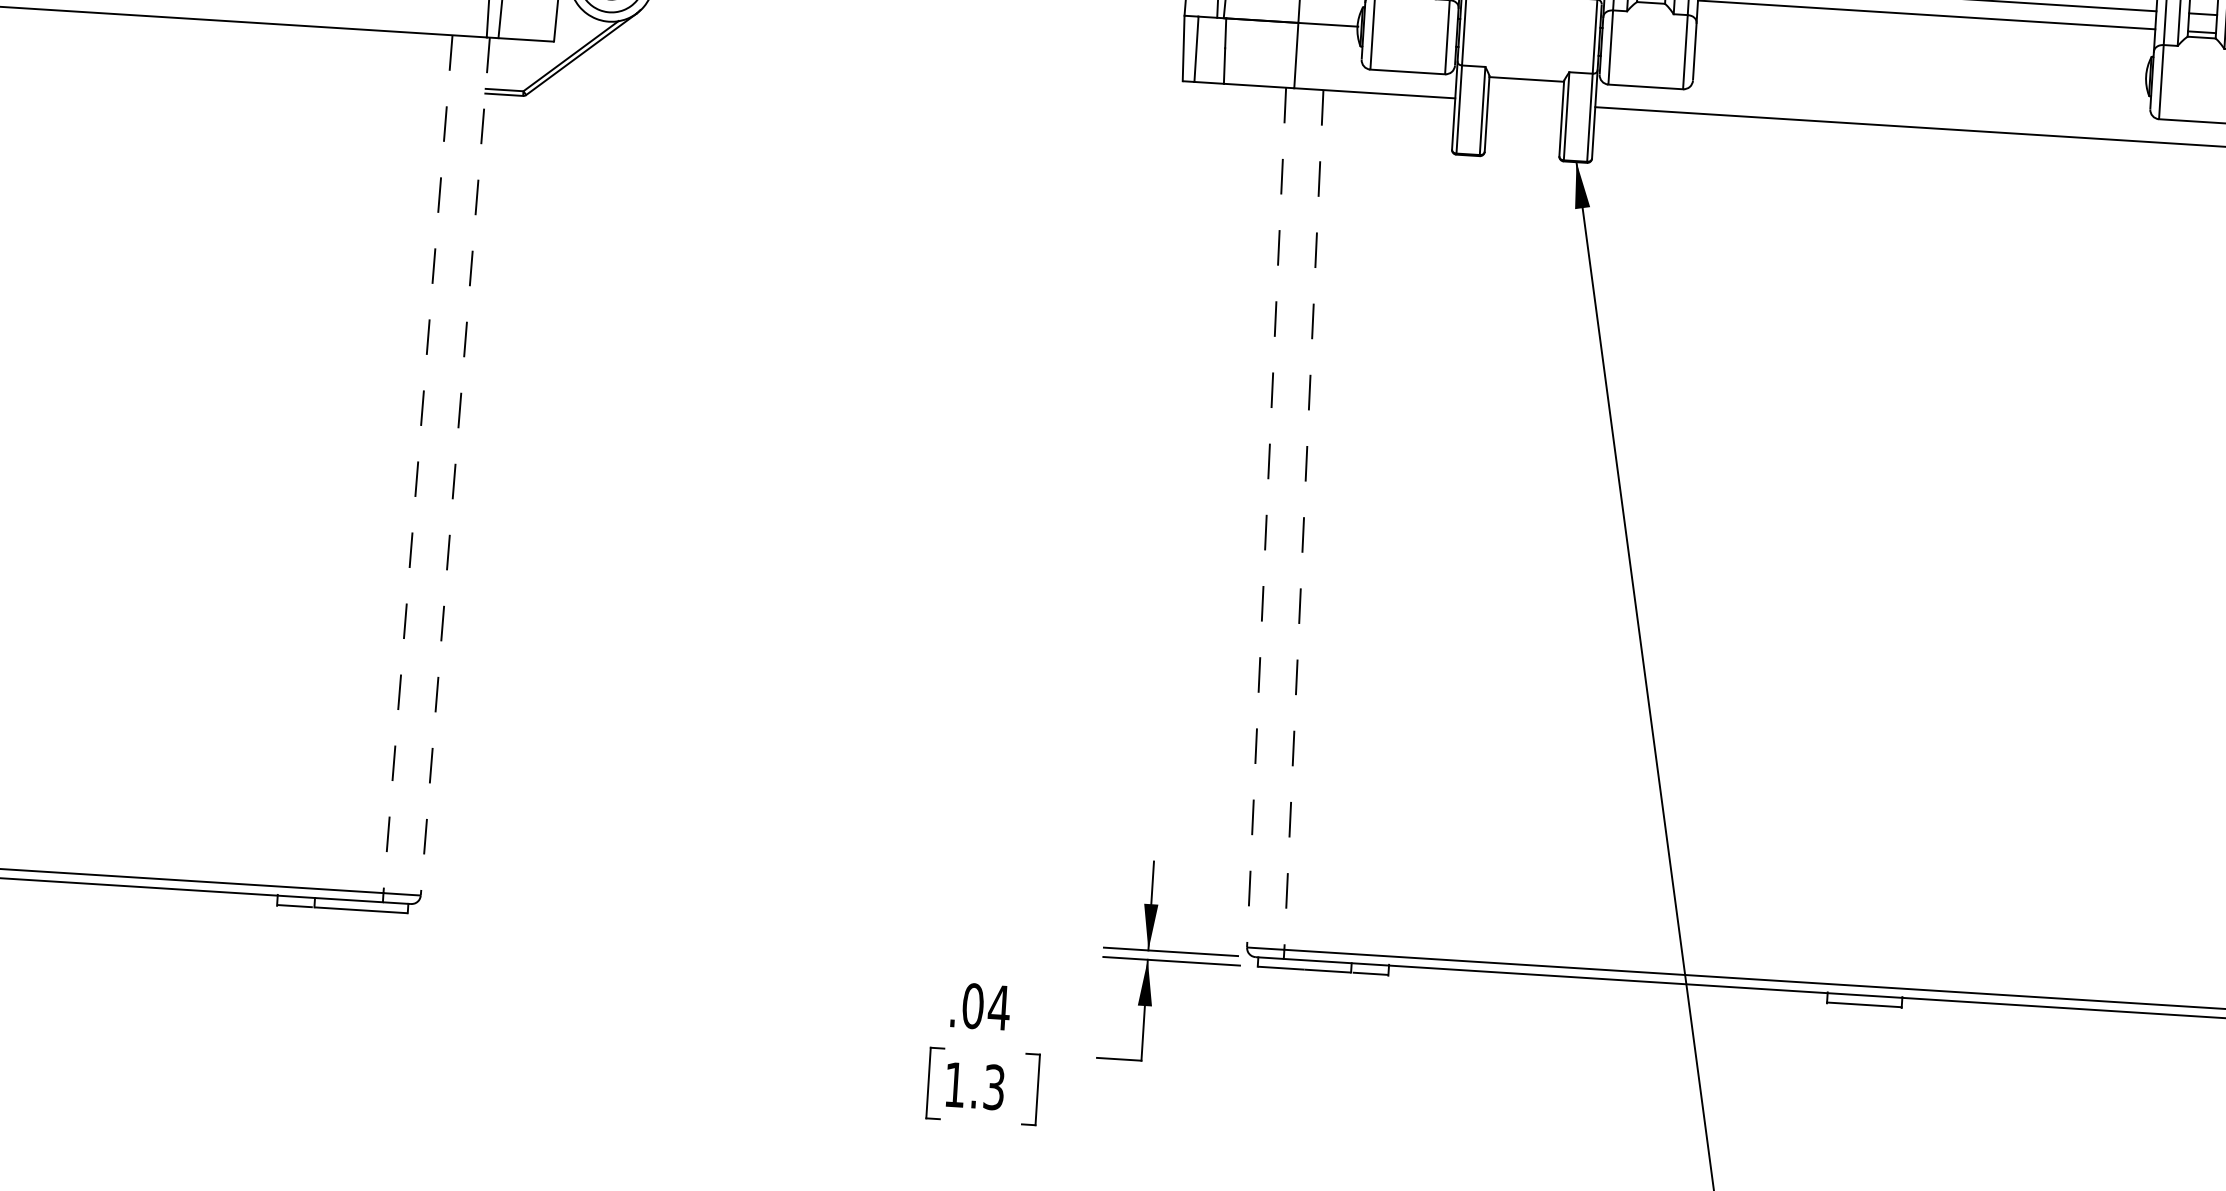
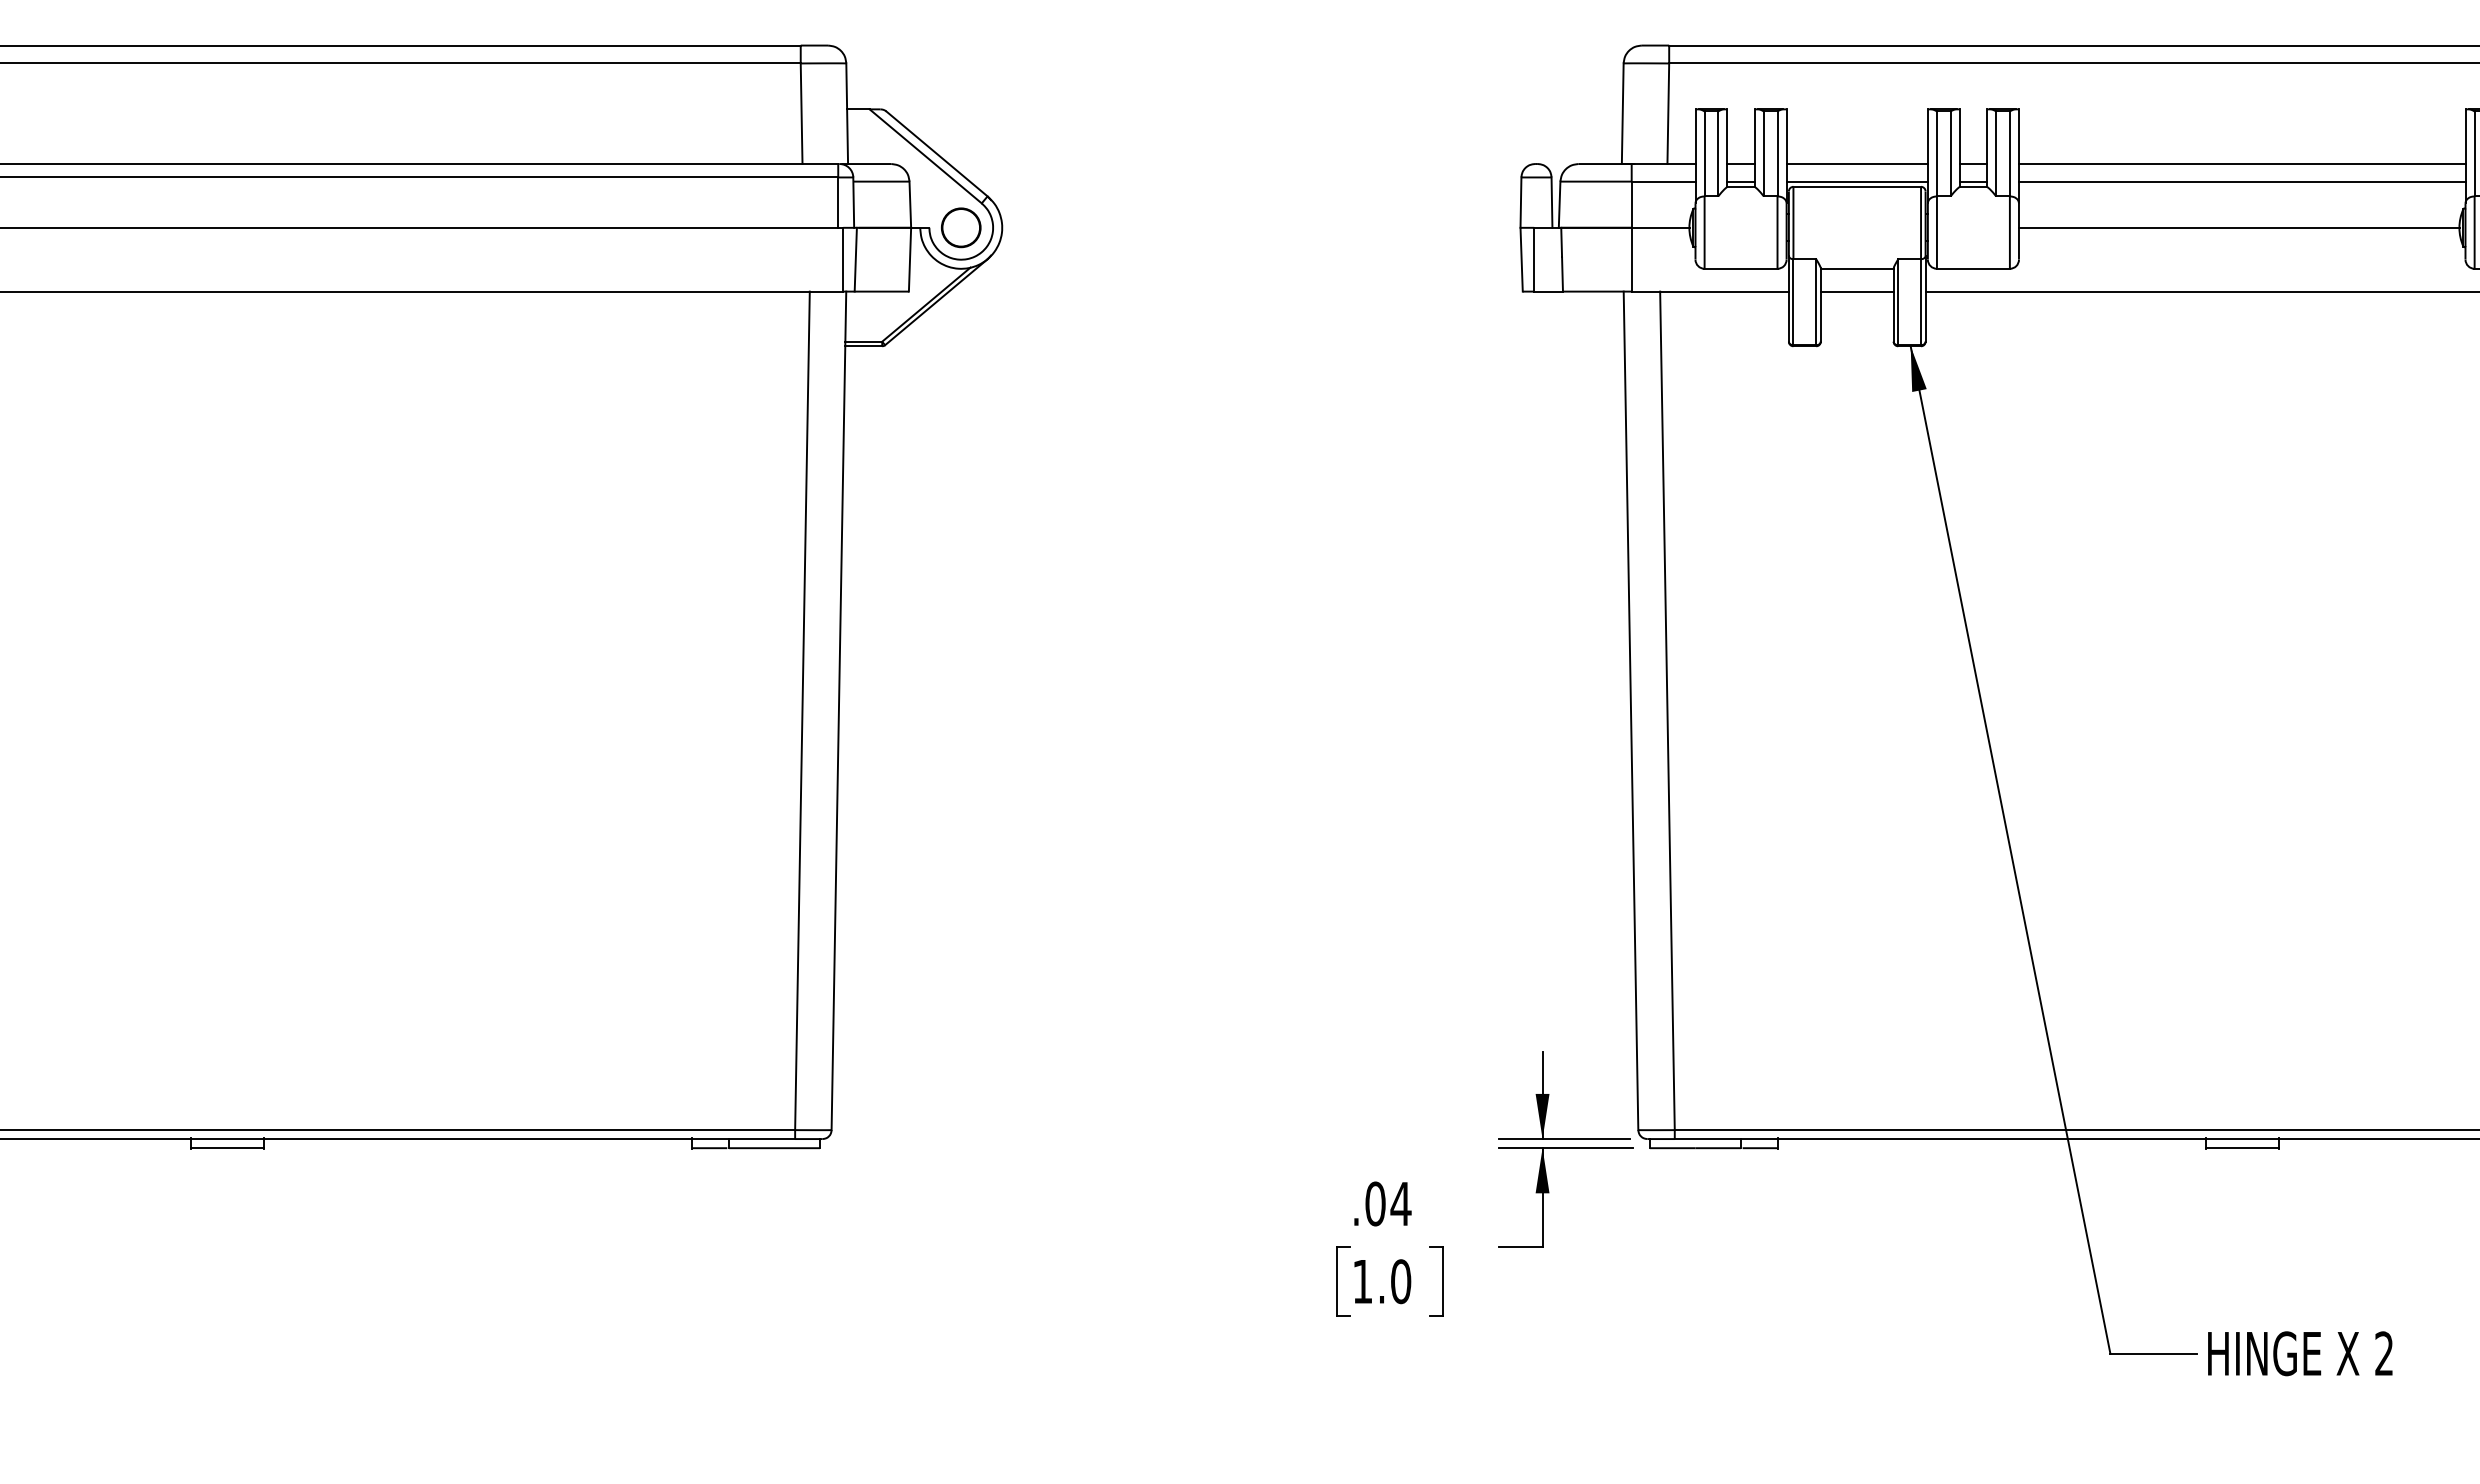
line: (1920, 61) -> (2239, 227), added
line: (1524, 102) -> (1856, 291), added
line: (417, 464) -> (802, 711), dashed -> solid
line: (454, 467) -> (838, 711), dashed -> solid
line: (1267, 518) -> (1631, 711), dashed -> solid
line: (1303, 520) -> (1667, 711), dashed -> solid
text: (994, 1087) -> (1401, 1281), 1.3 -> 1.0

